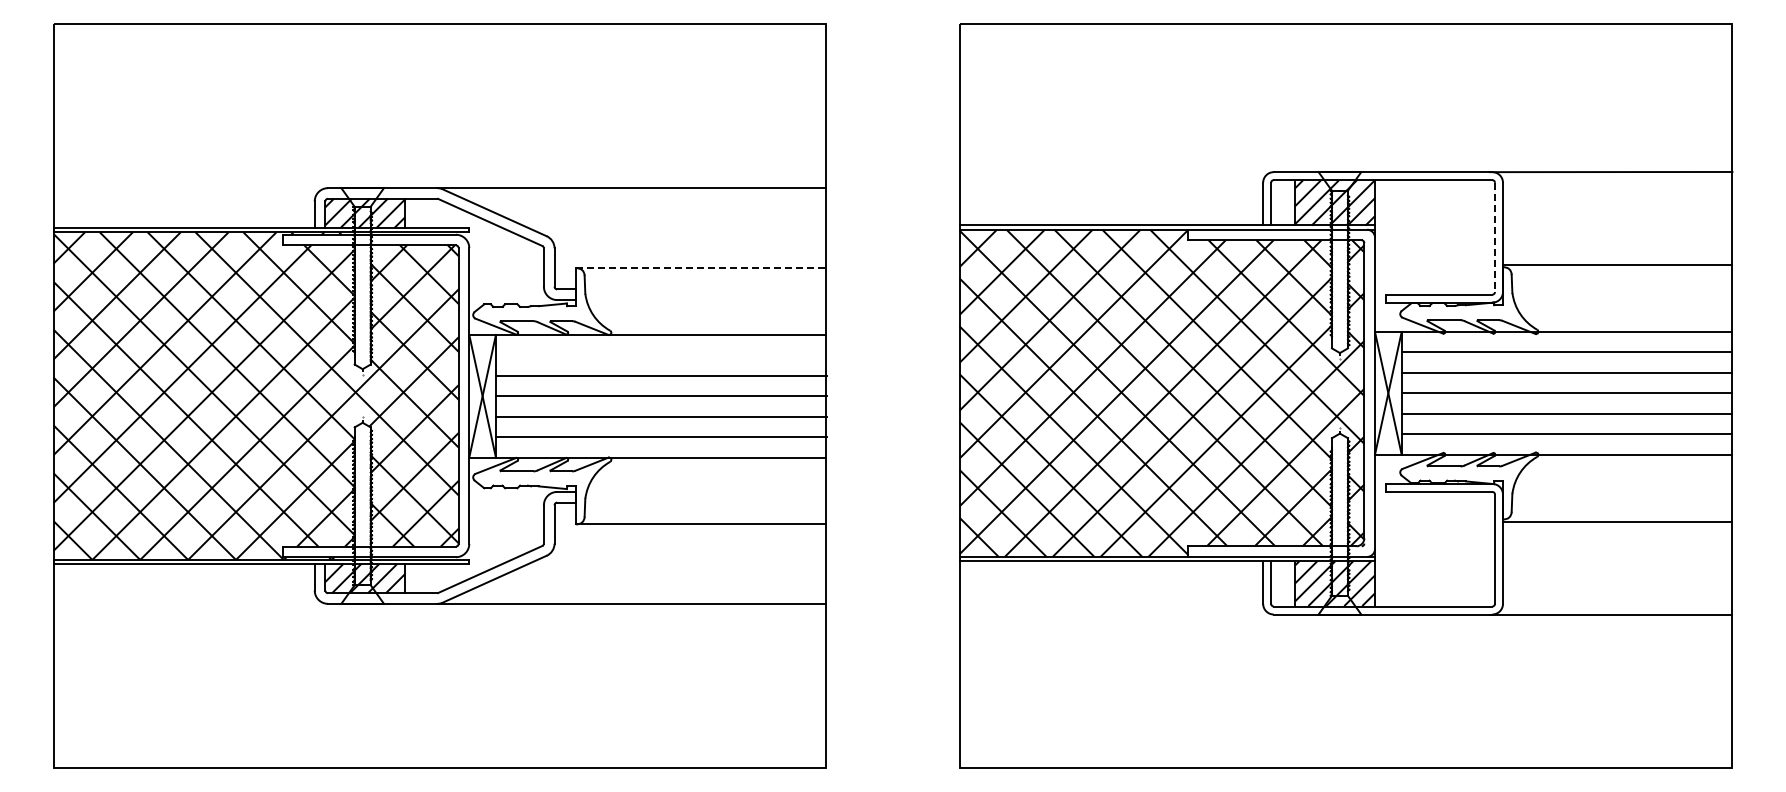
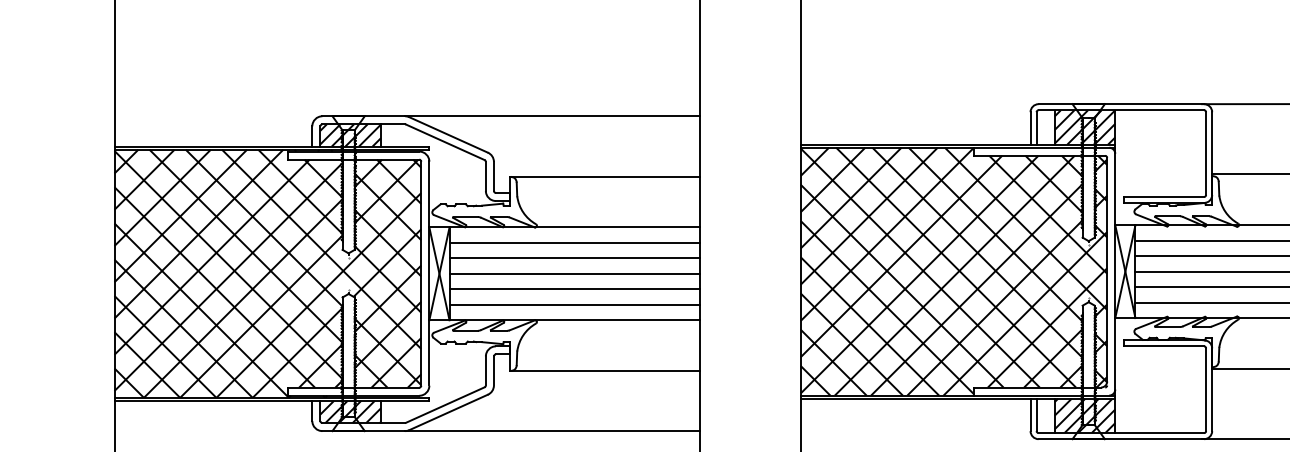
line: (1495, 237) -> (1206, 153), dashed -> solid
line: (701, 268) -> (605, 177), dashed -> solid
line: (660, 355) -> (574, 243), added

